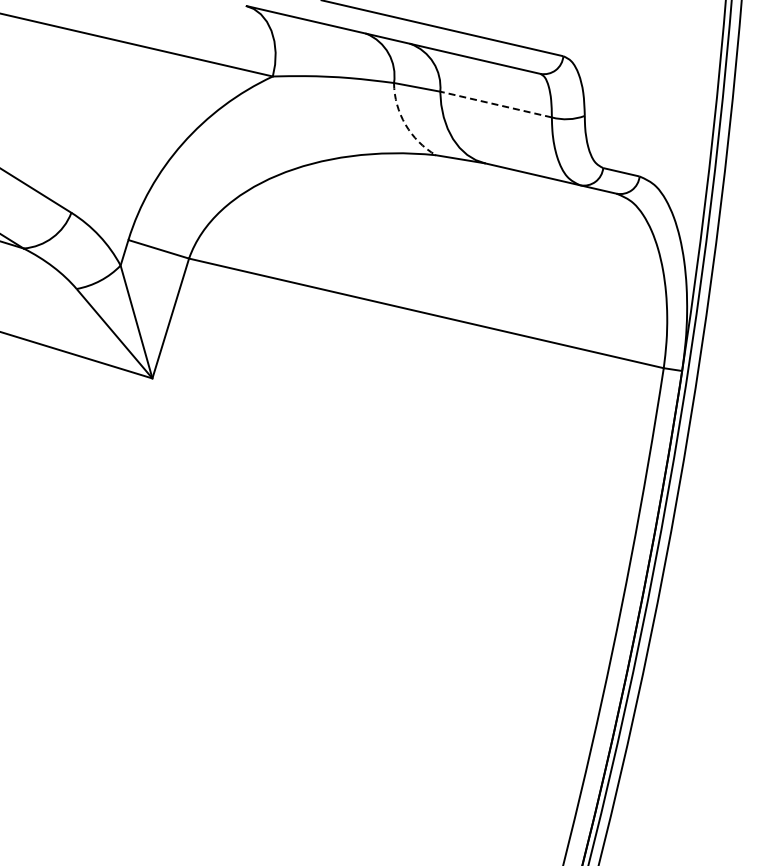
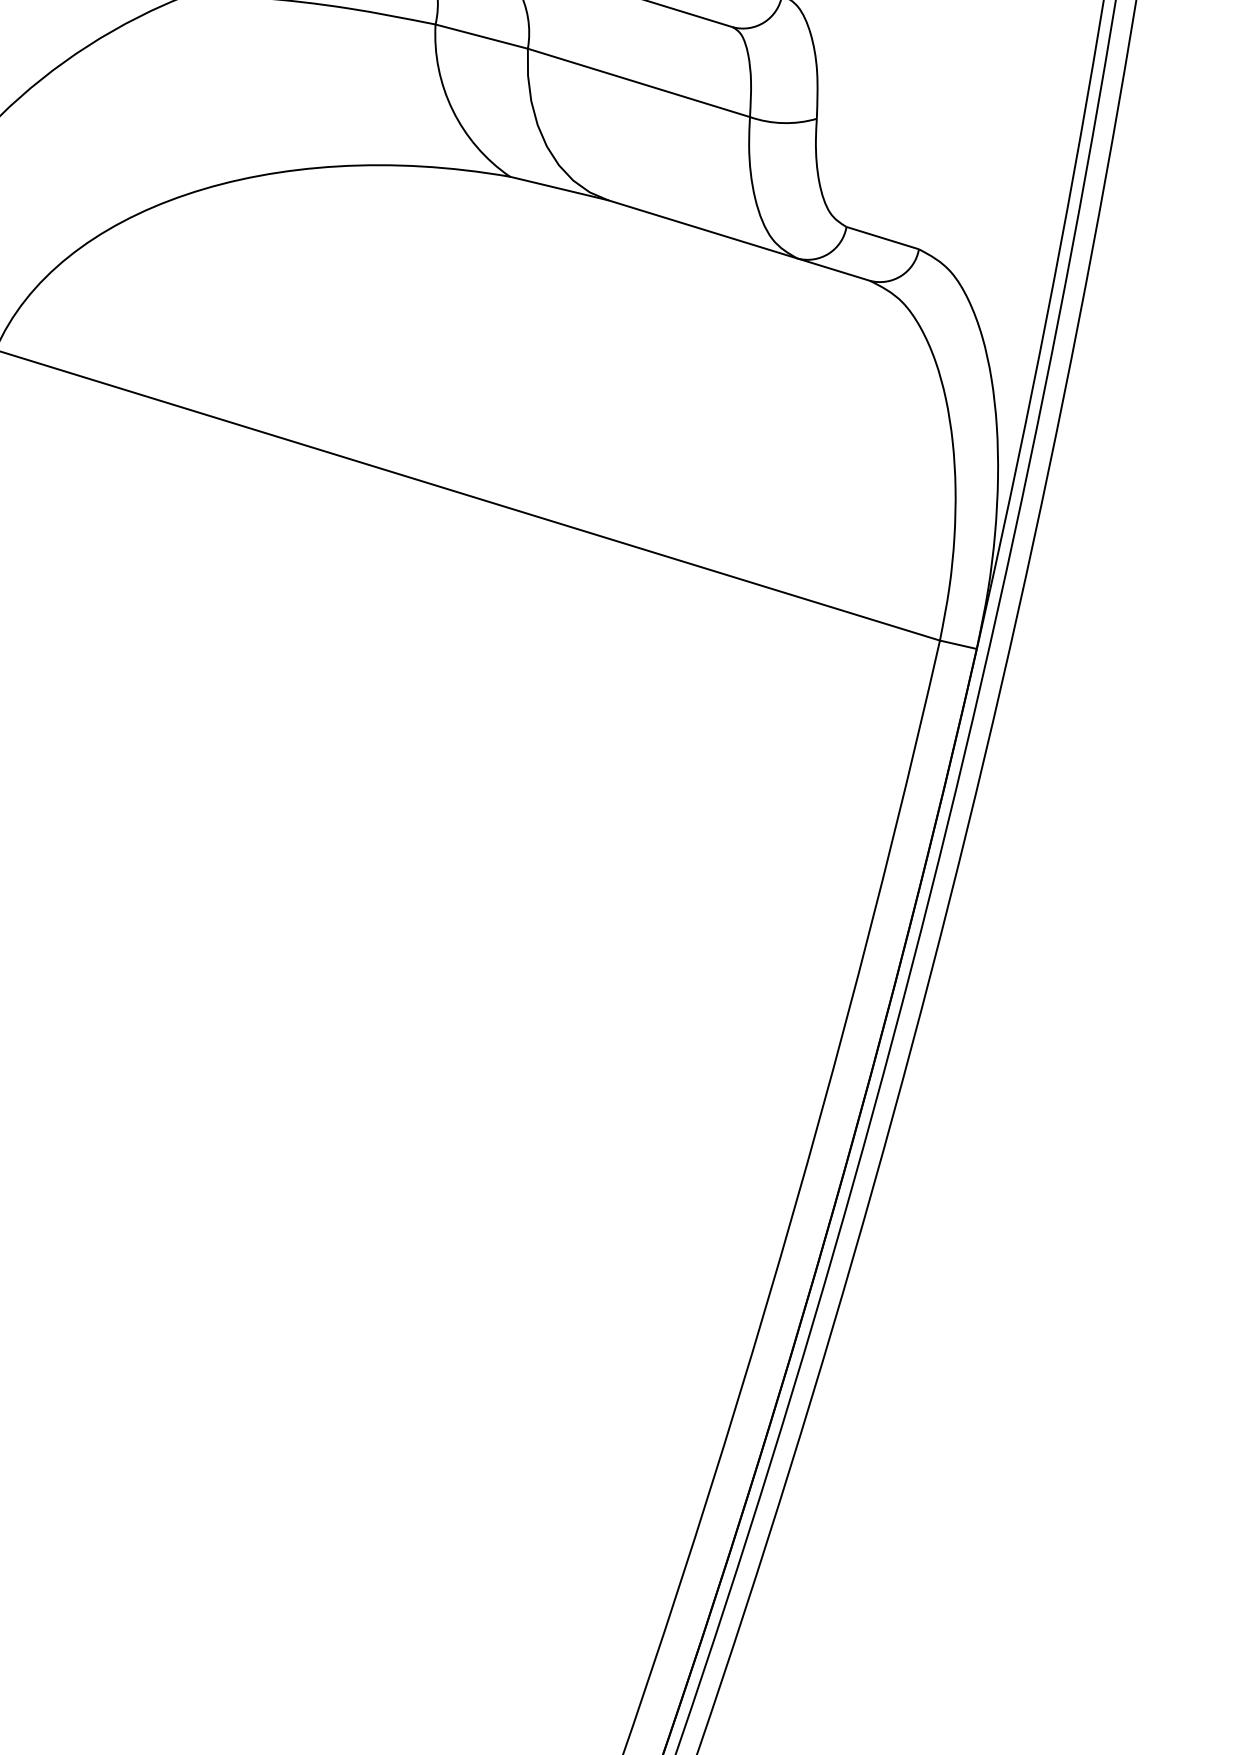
line: (495, 104) -> (637, 82), dashed -> solid
arc: (405, 124) -> (452, 110), dashed -> solid

